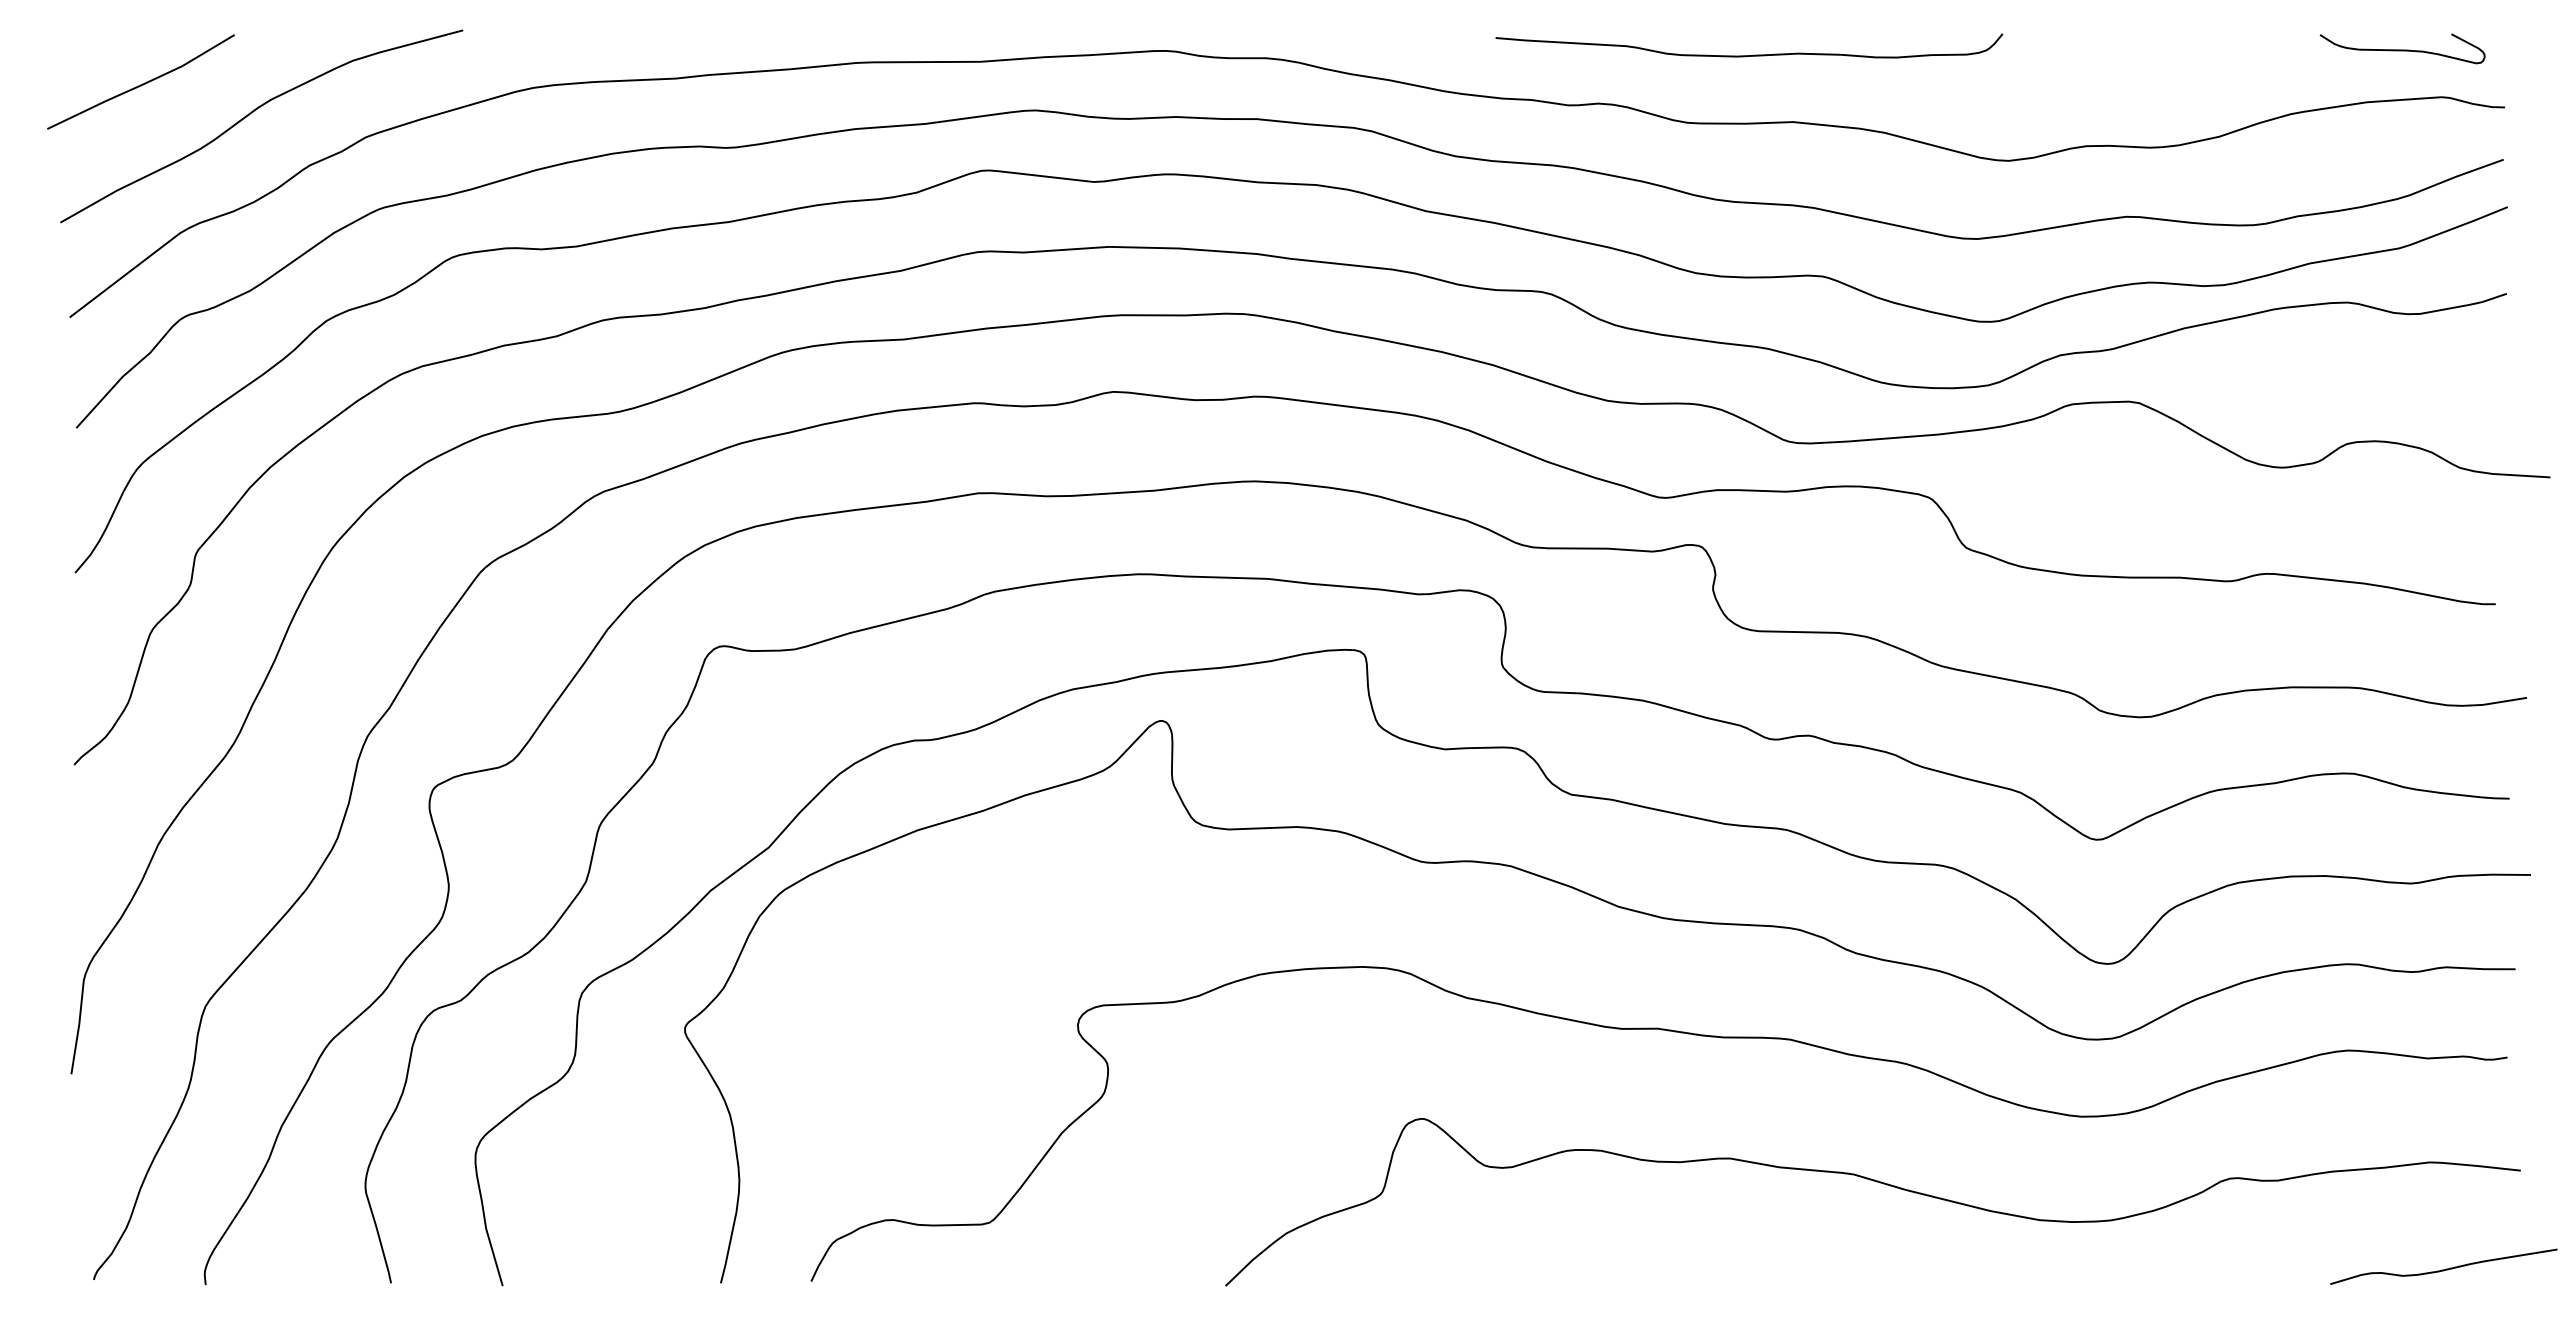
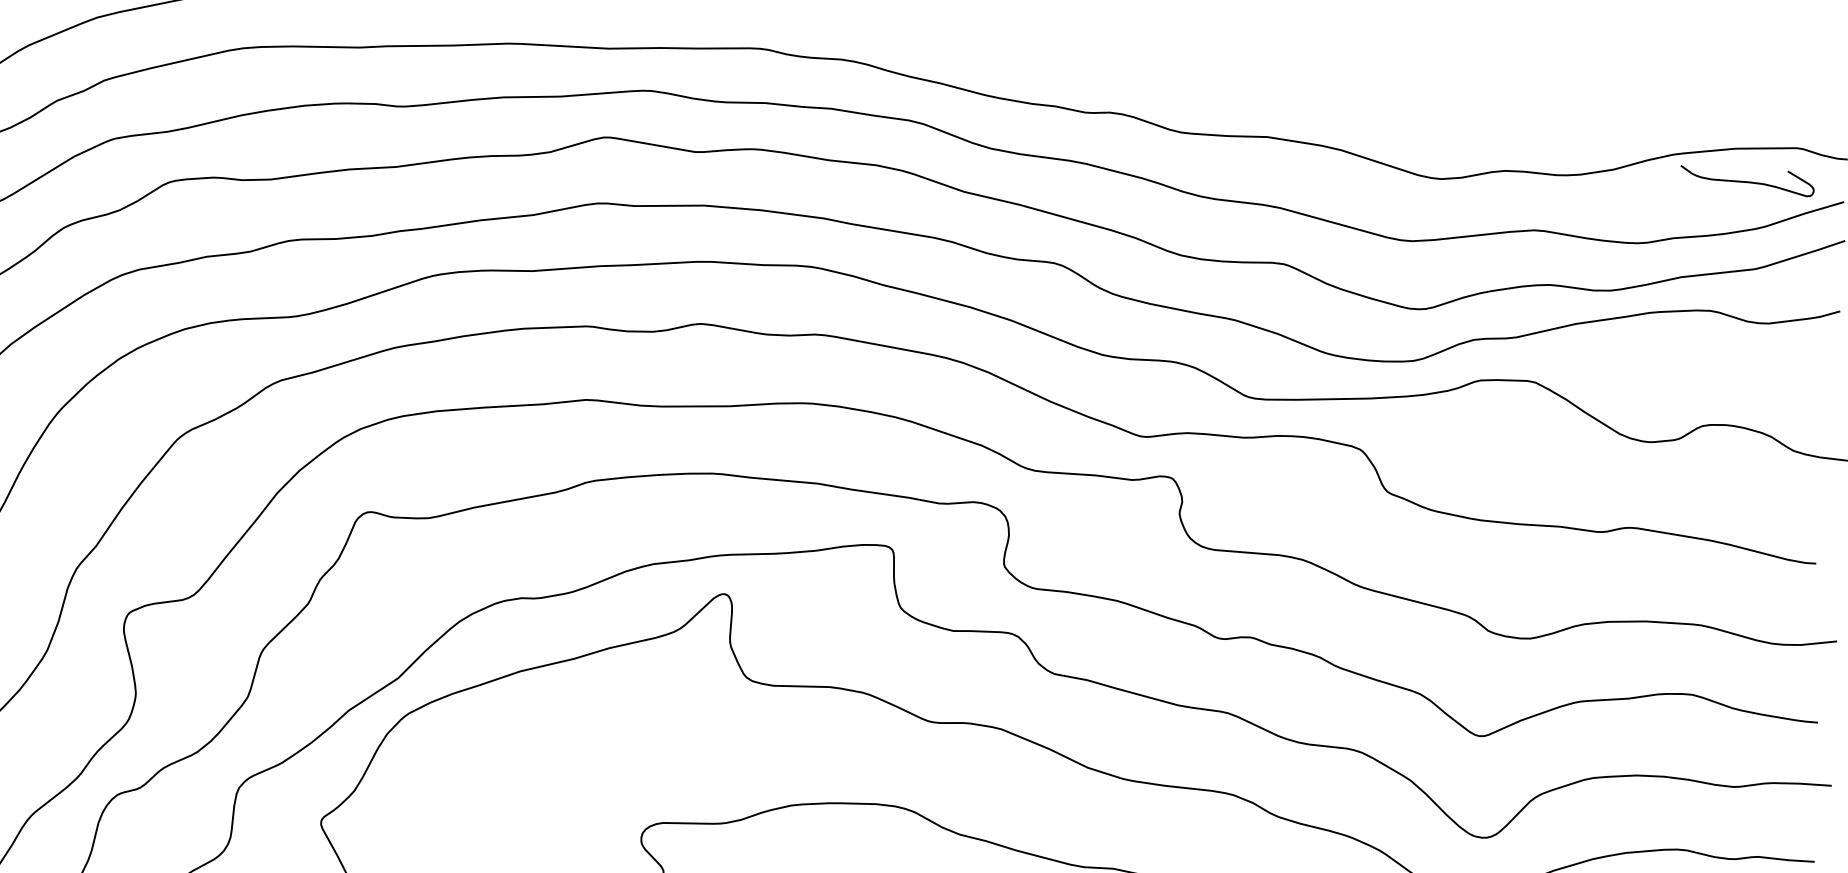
curve: (2402, 49) -> (1747, 181), moved
curve: (1753, 54) -> (1238, 80), removed

